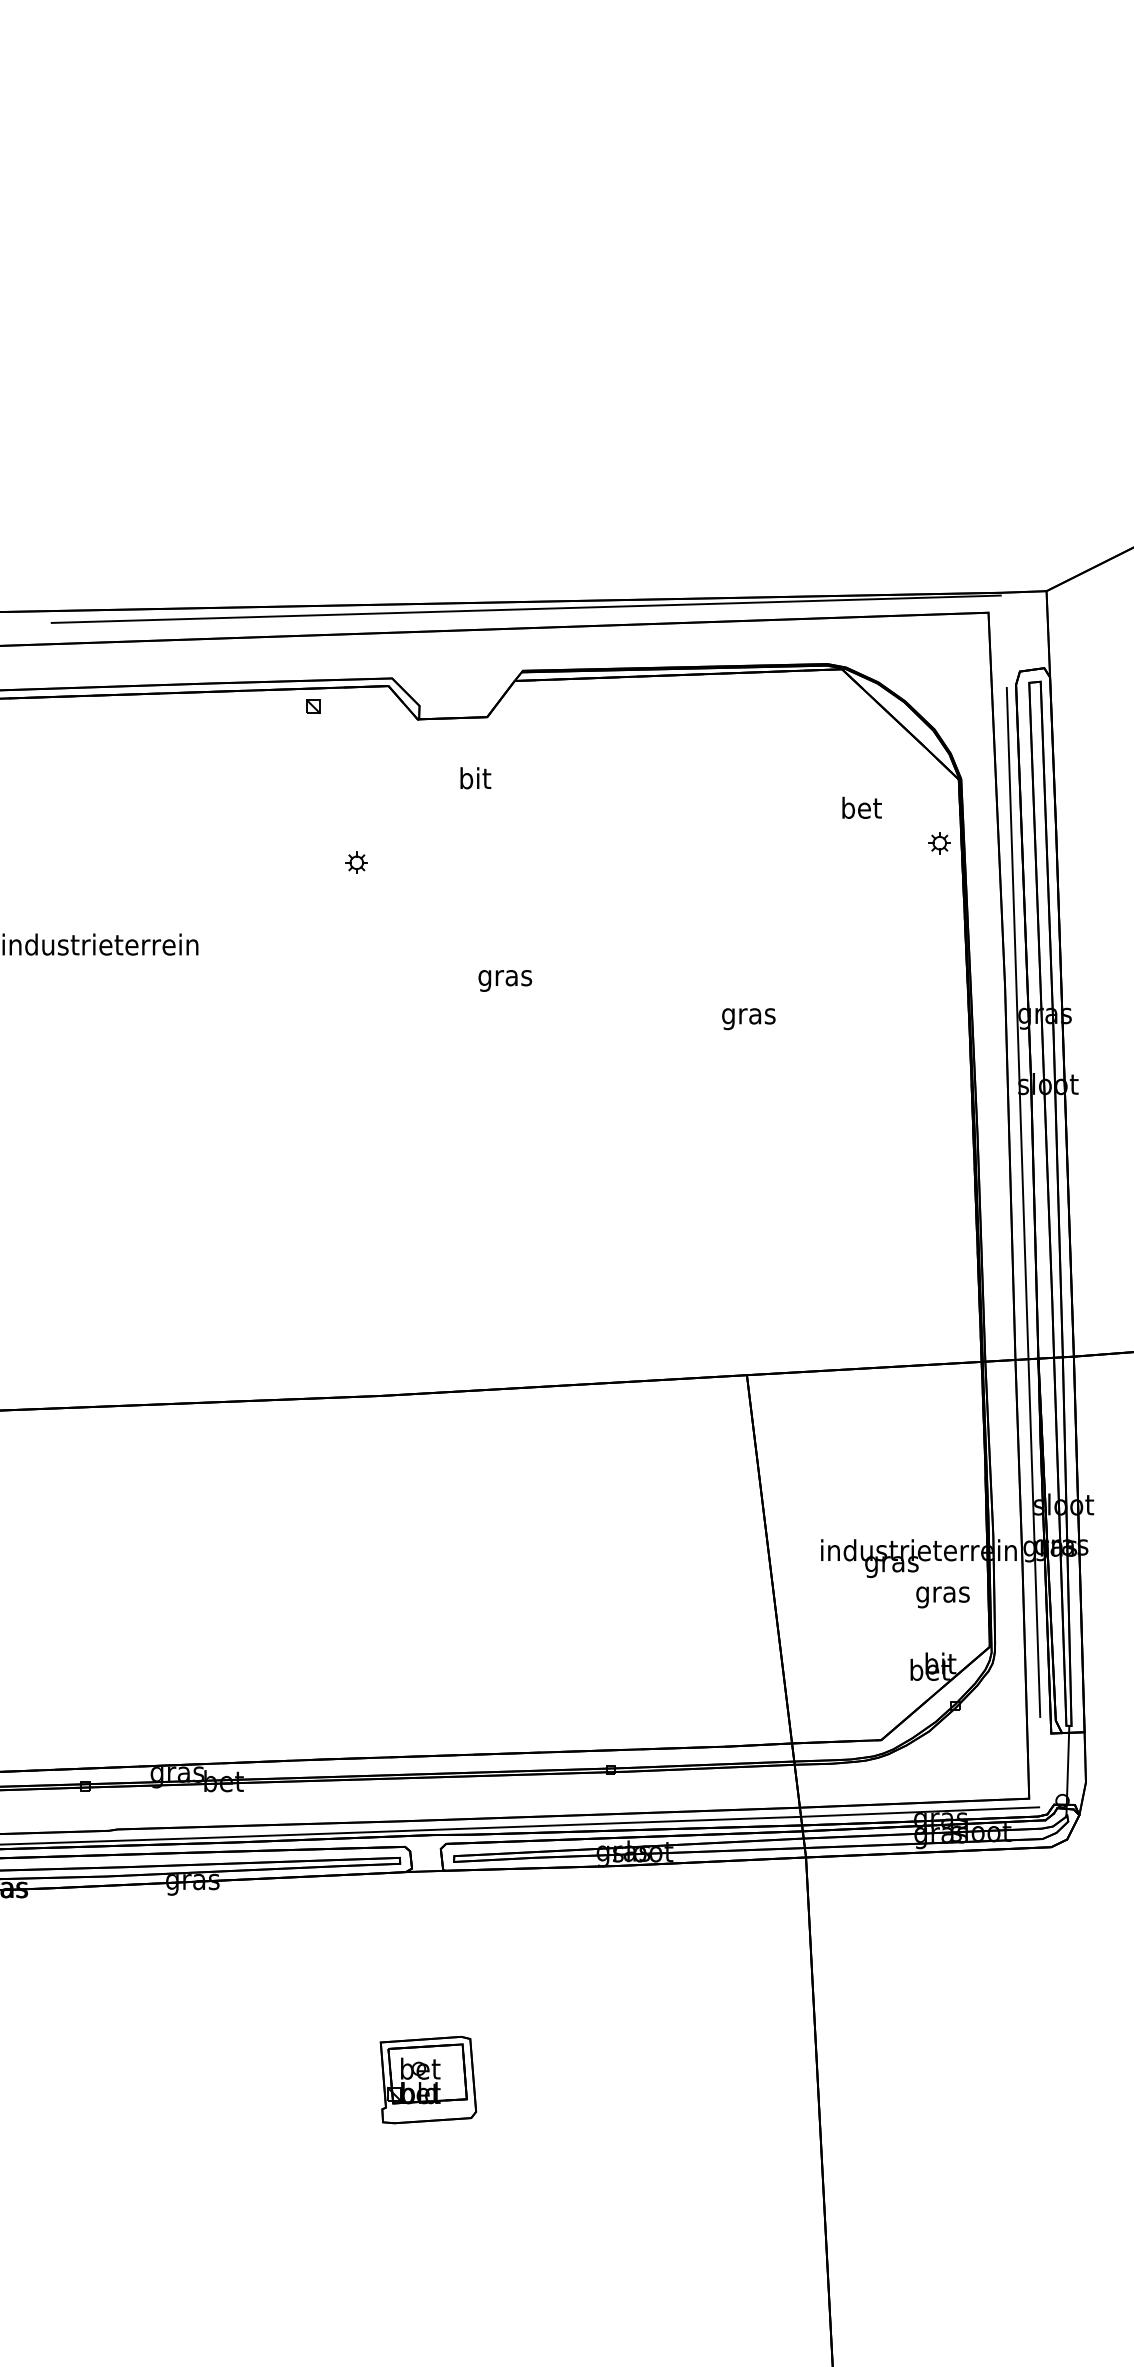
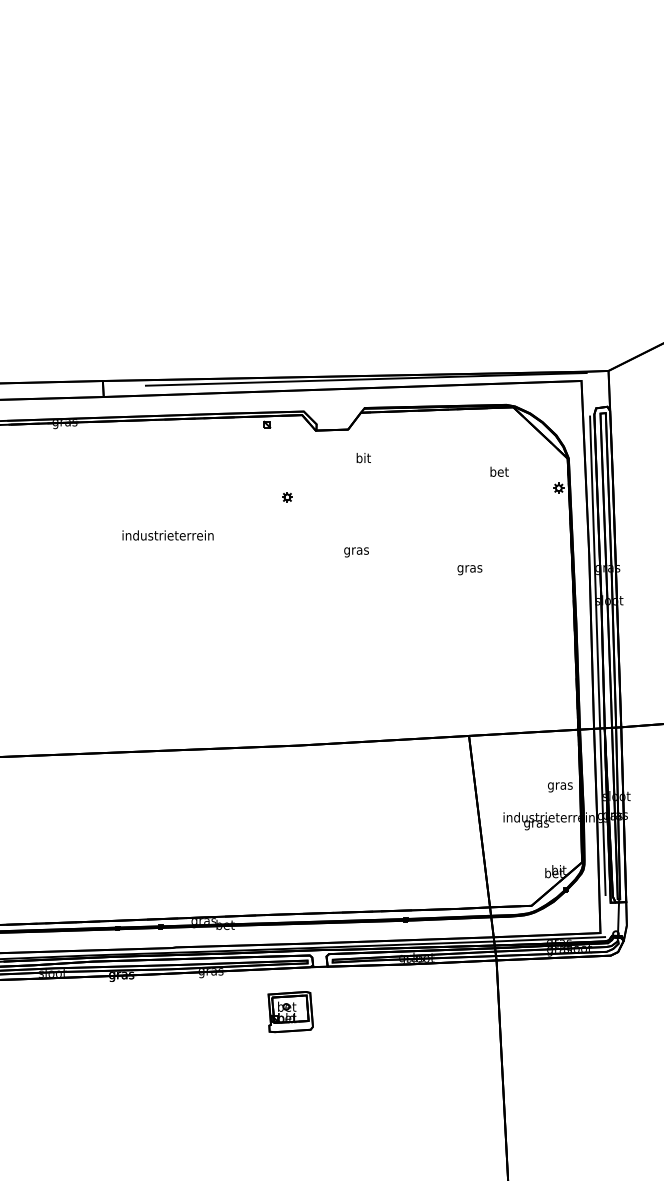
text: (475, 779) -> (363, 458), moved
text: (861, 807) -> (499, 471), moved
text: (943, 1597) -> (560, 787), moved
part: (427, 2080) -> (290, 1012), moved

